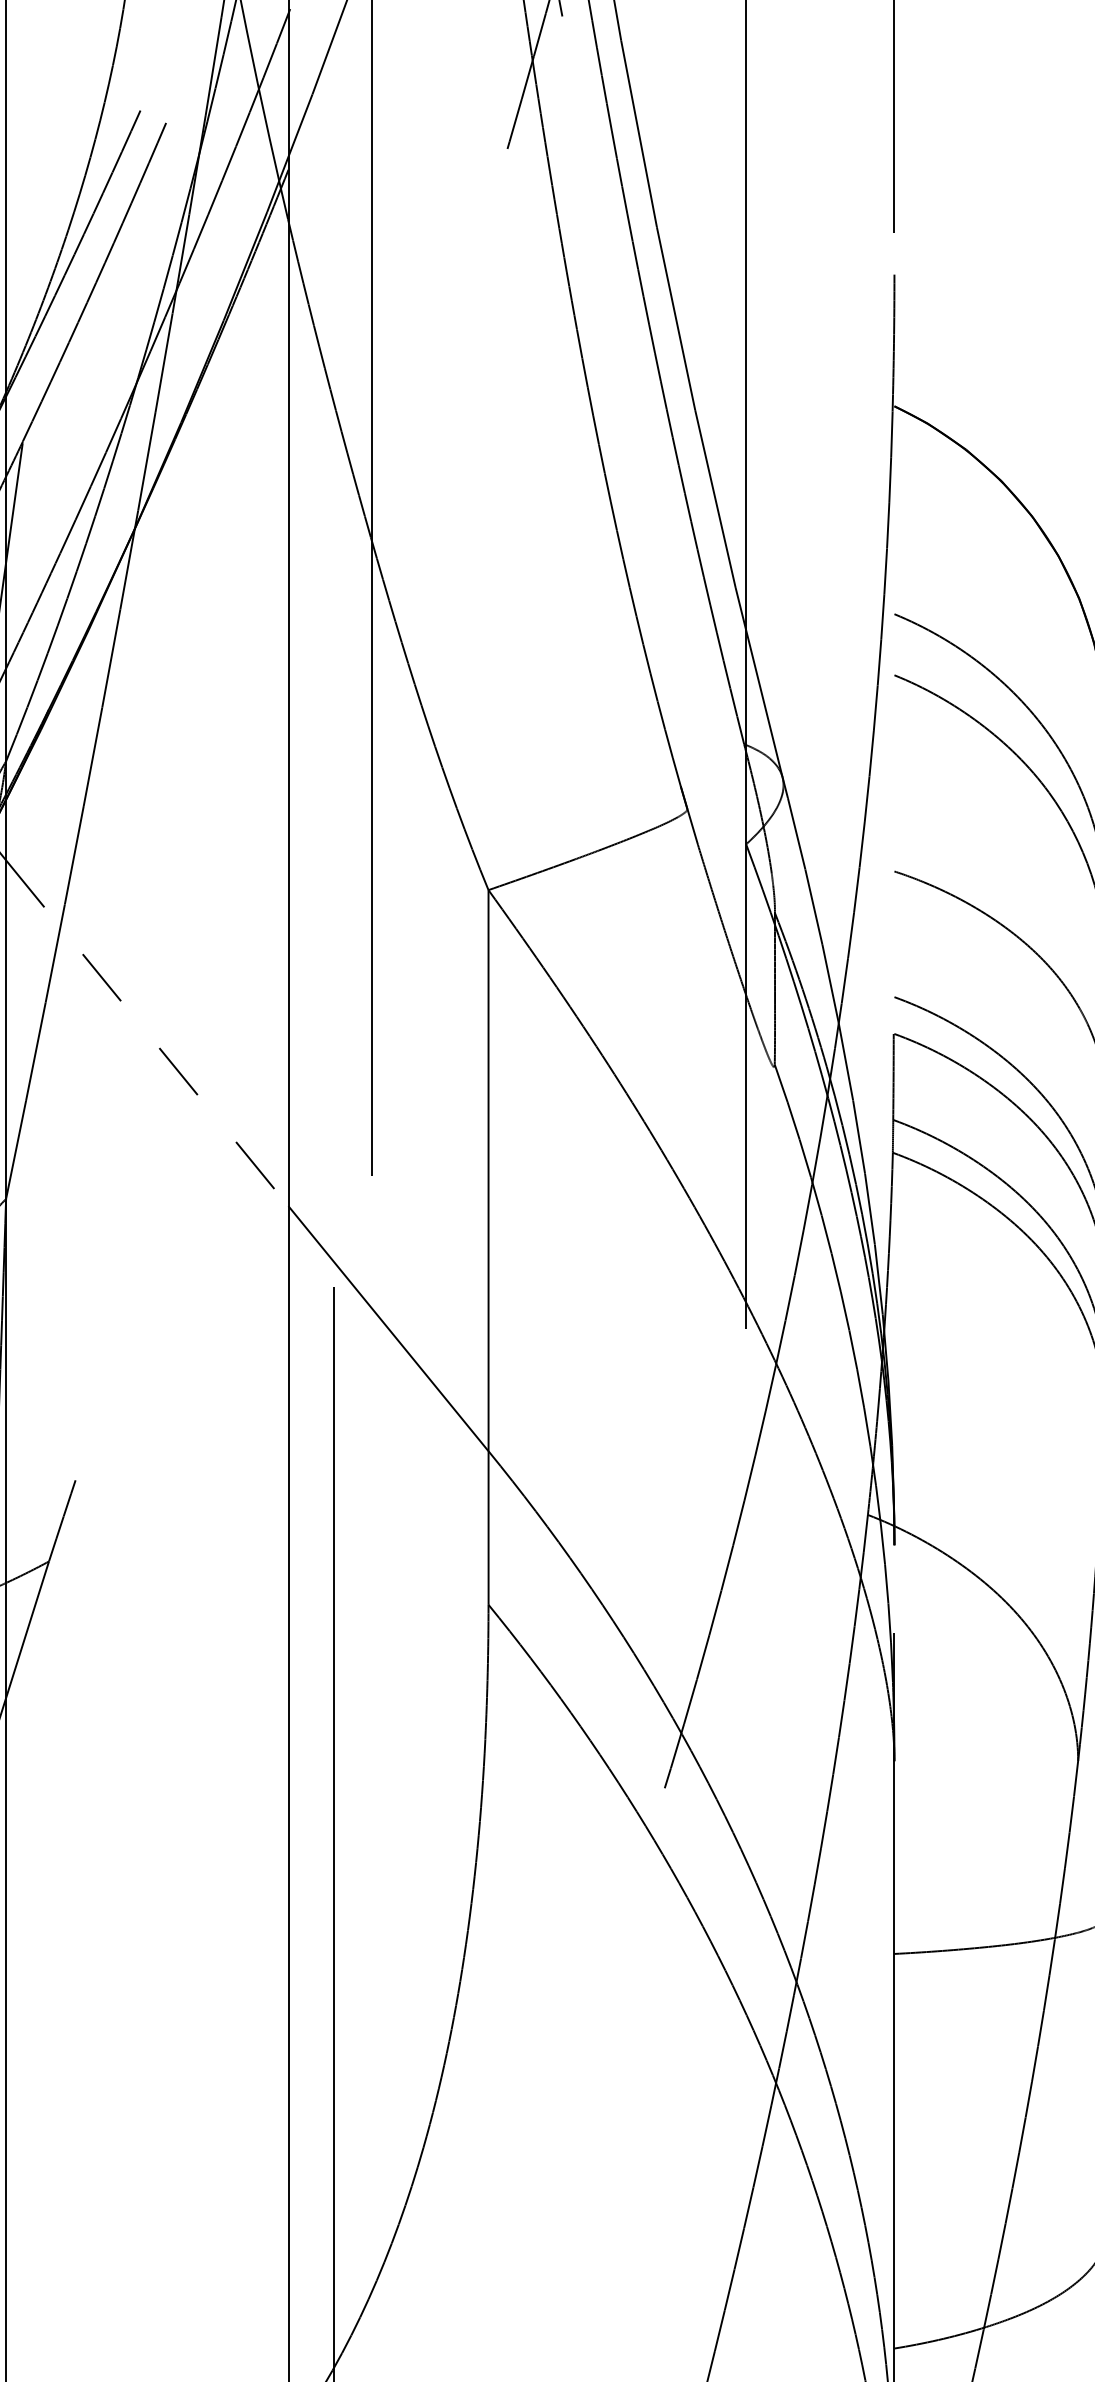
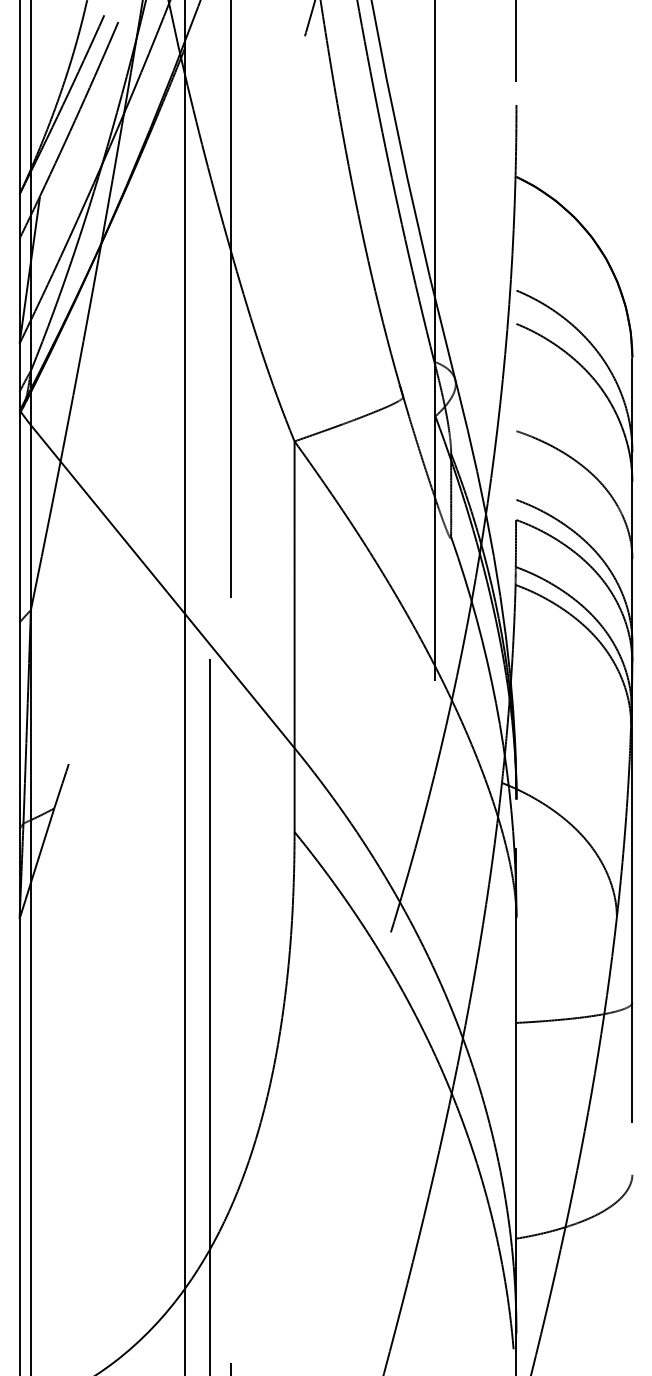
line: (148, 1034) -> (108, 520), dashed -> solid

